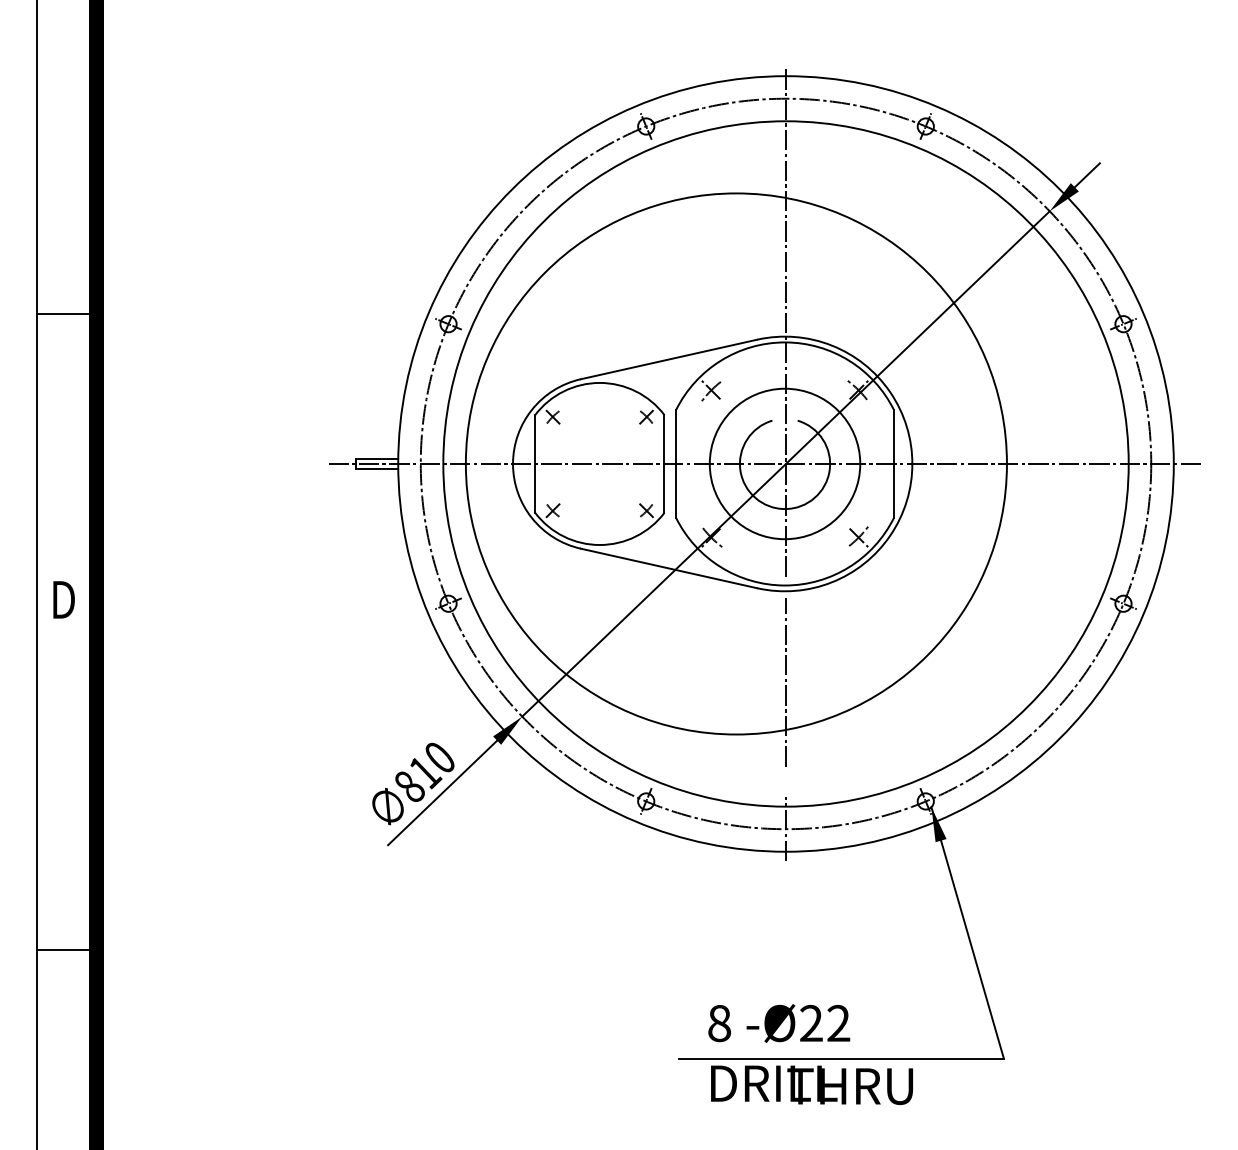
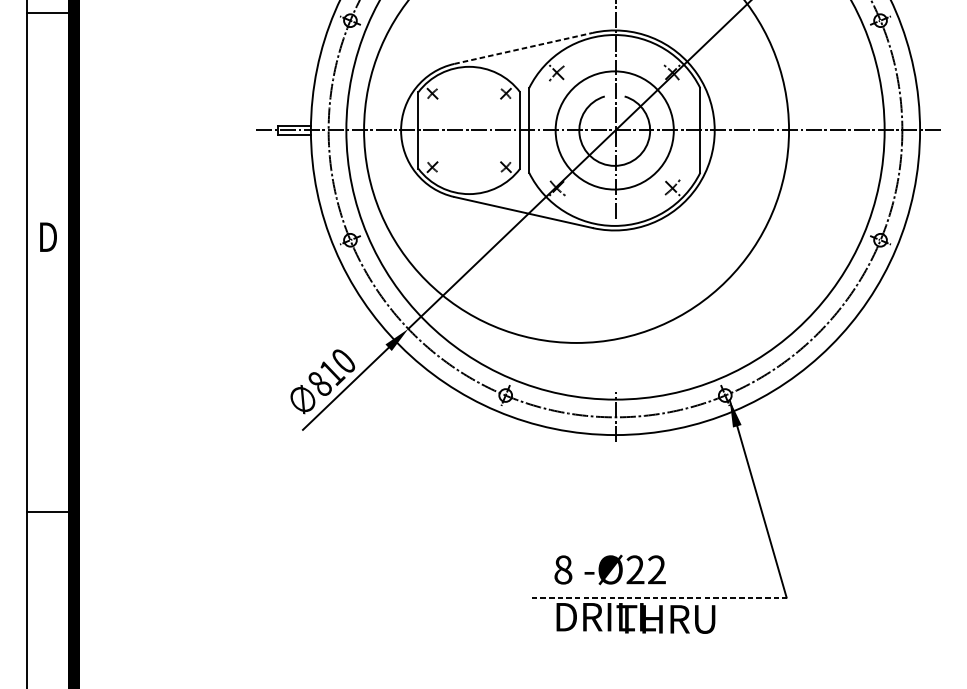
line: (669, 359) -> (523, 48), solid -> dashed
line: (786, 681) -> (615, 301), removed
line: (842, 1058) -> (659, 597), solid -> dashed

